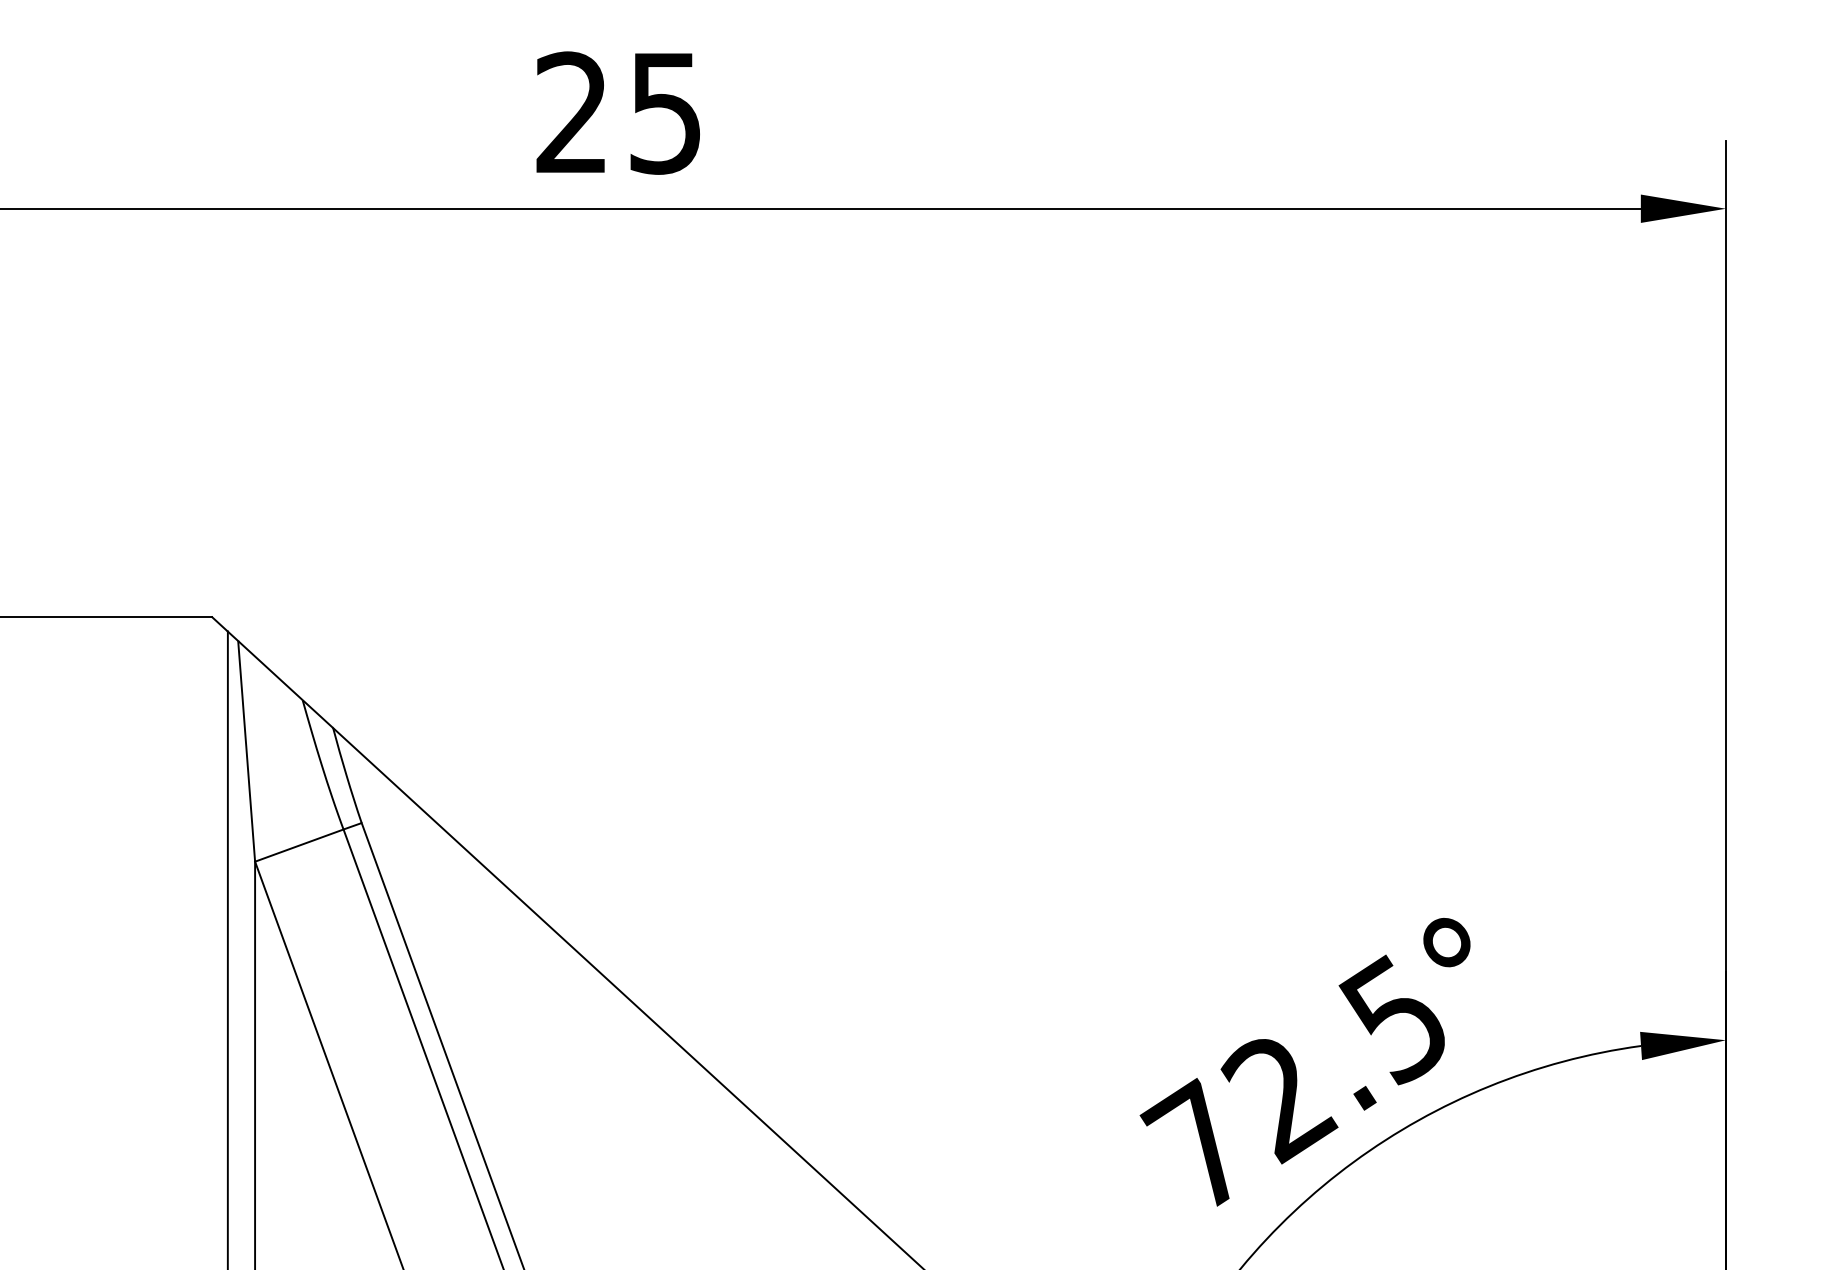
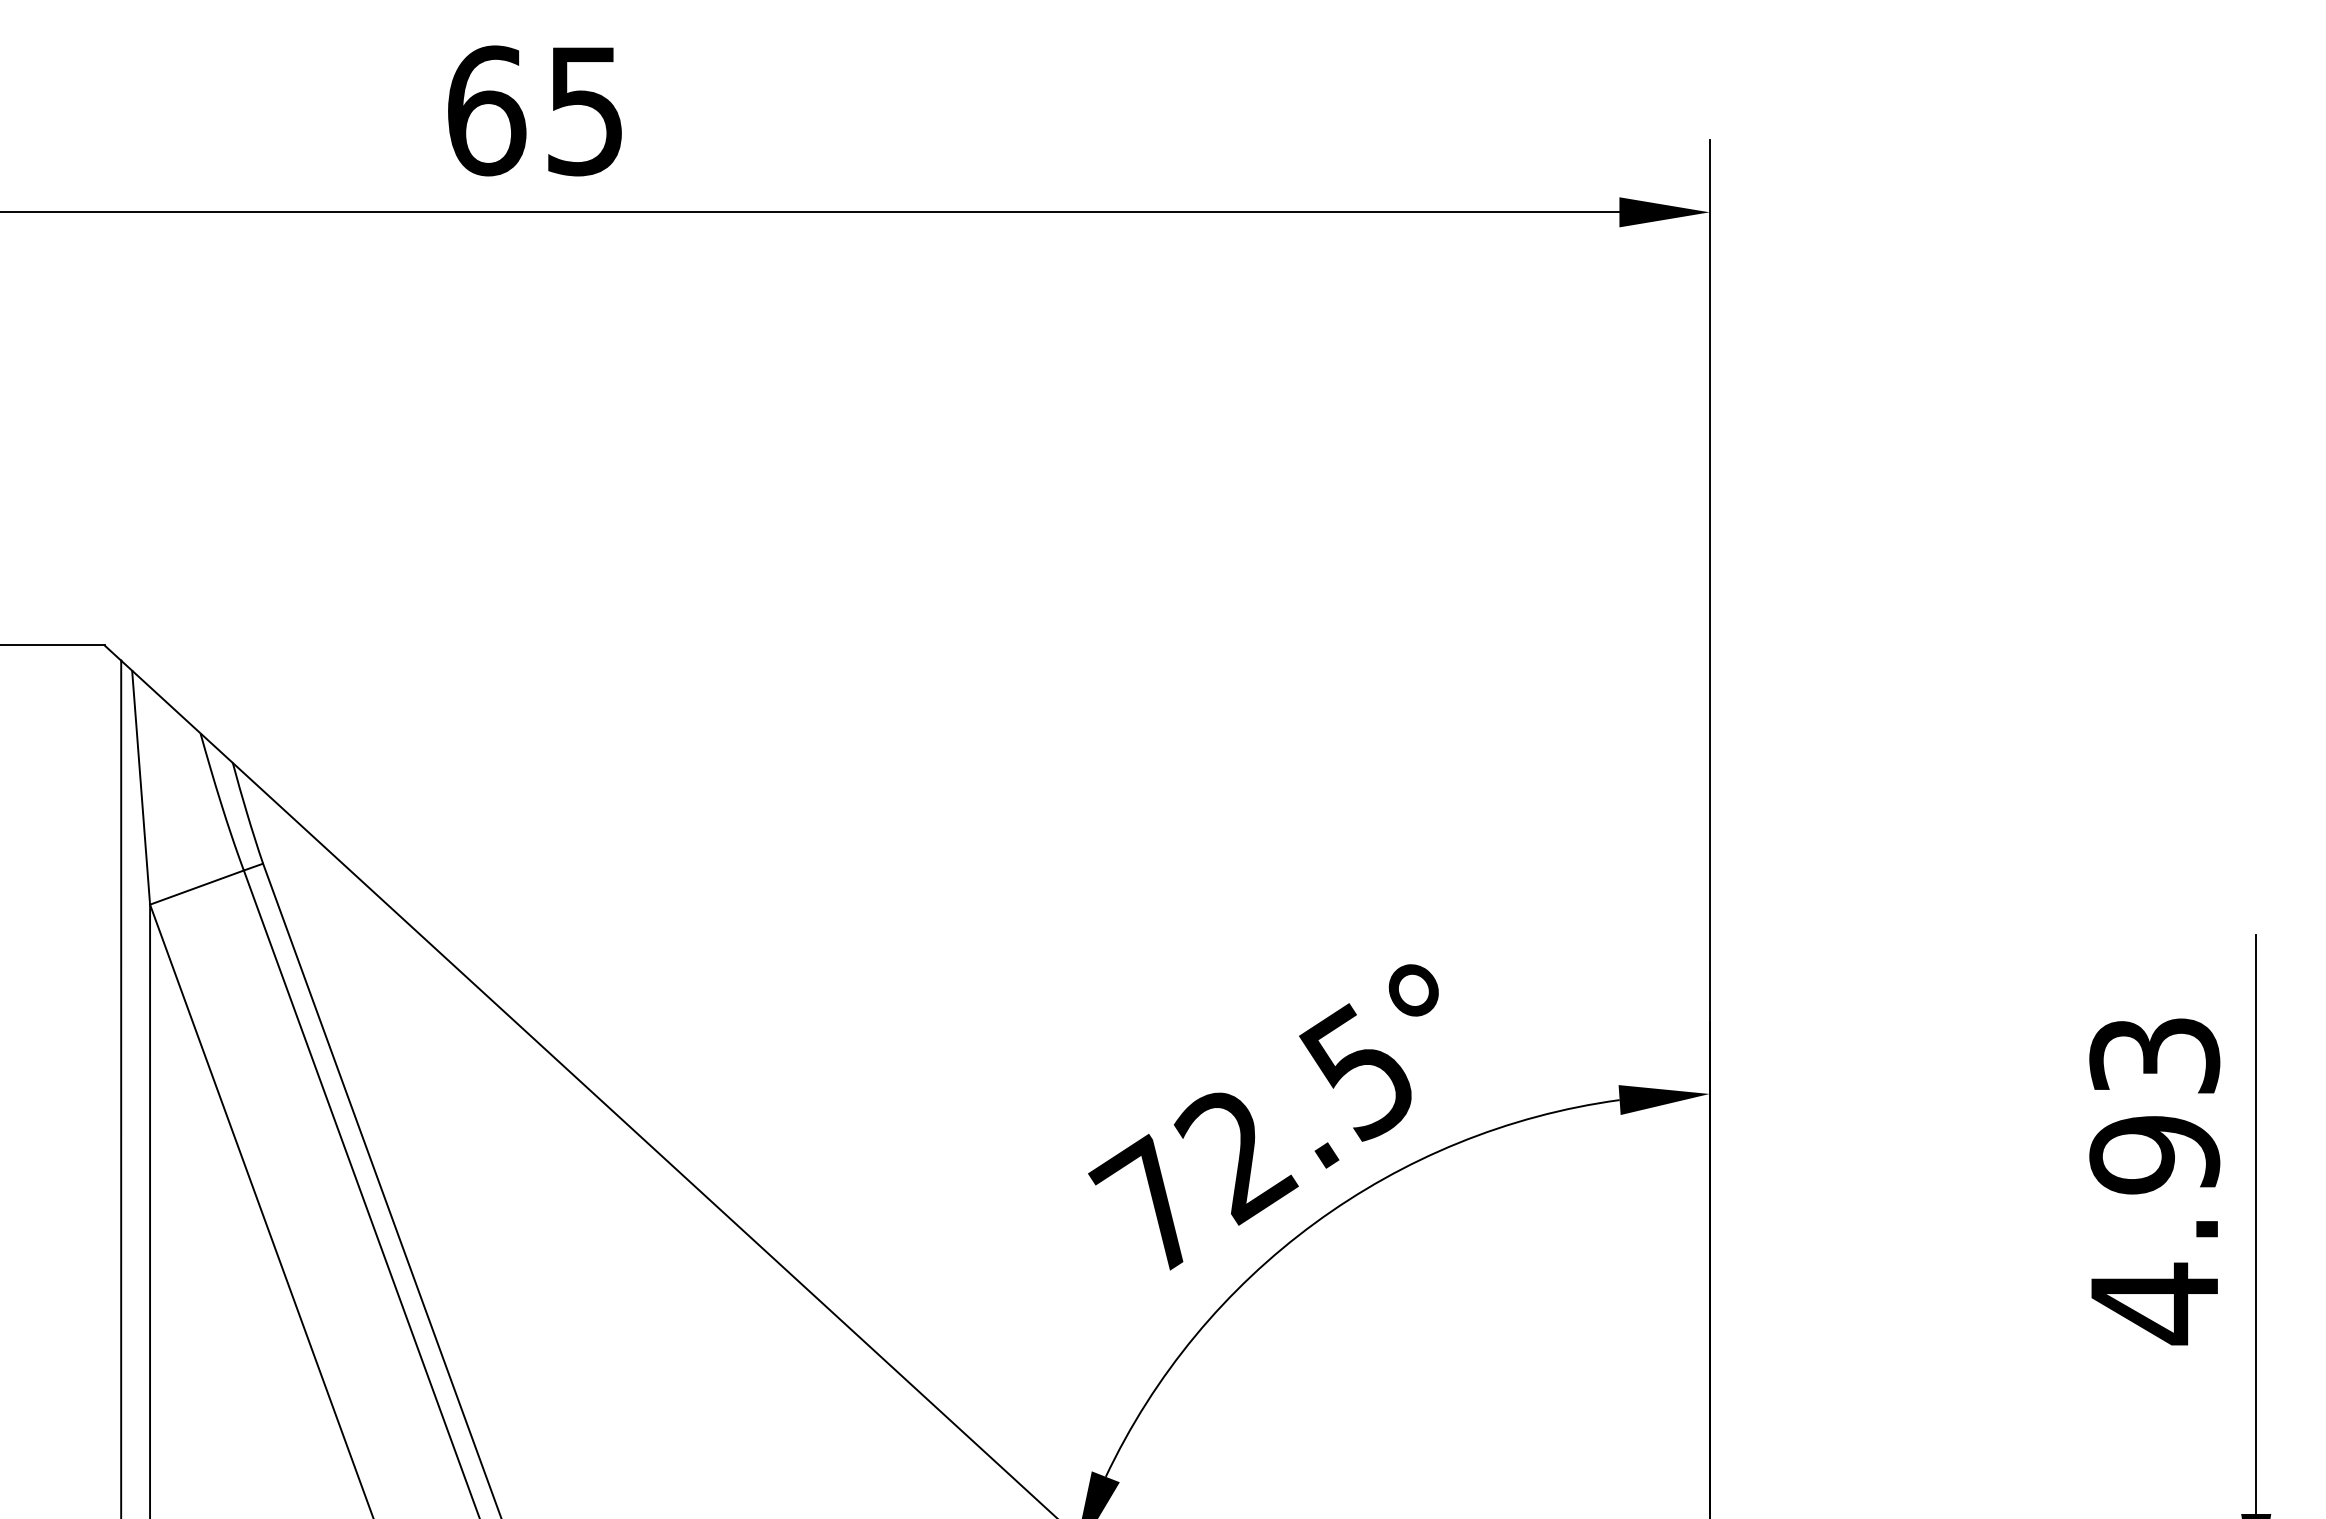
text: (573, 112) -> (487, 110), 25 -> 65

